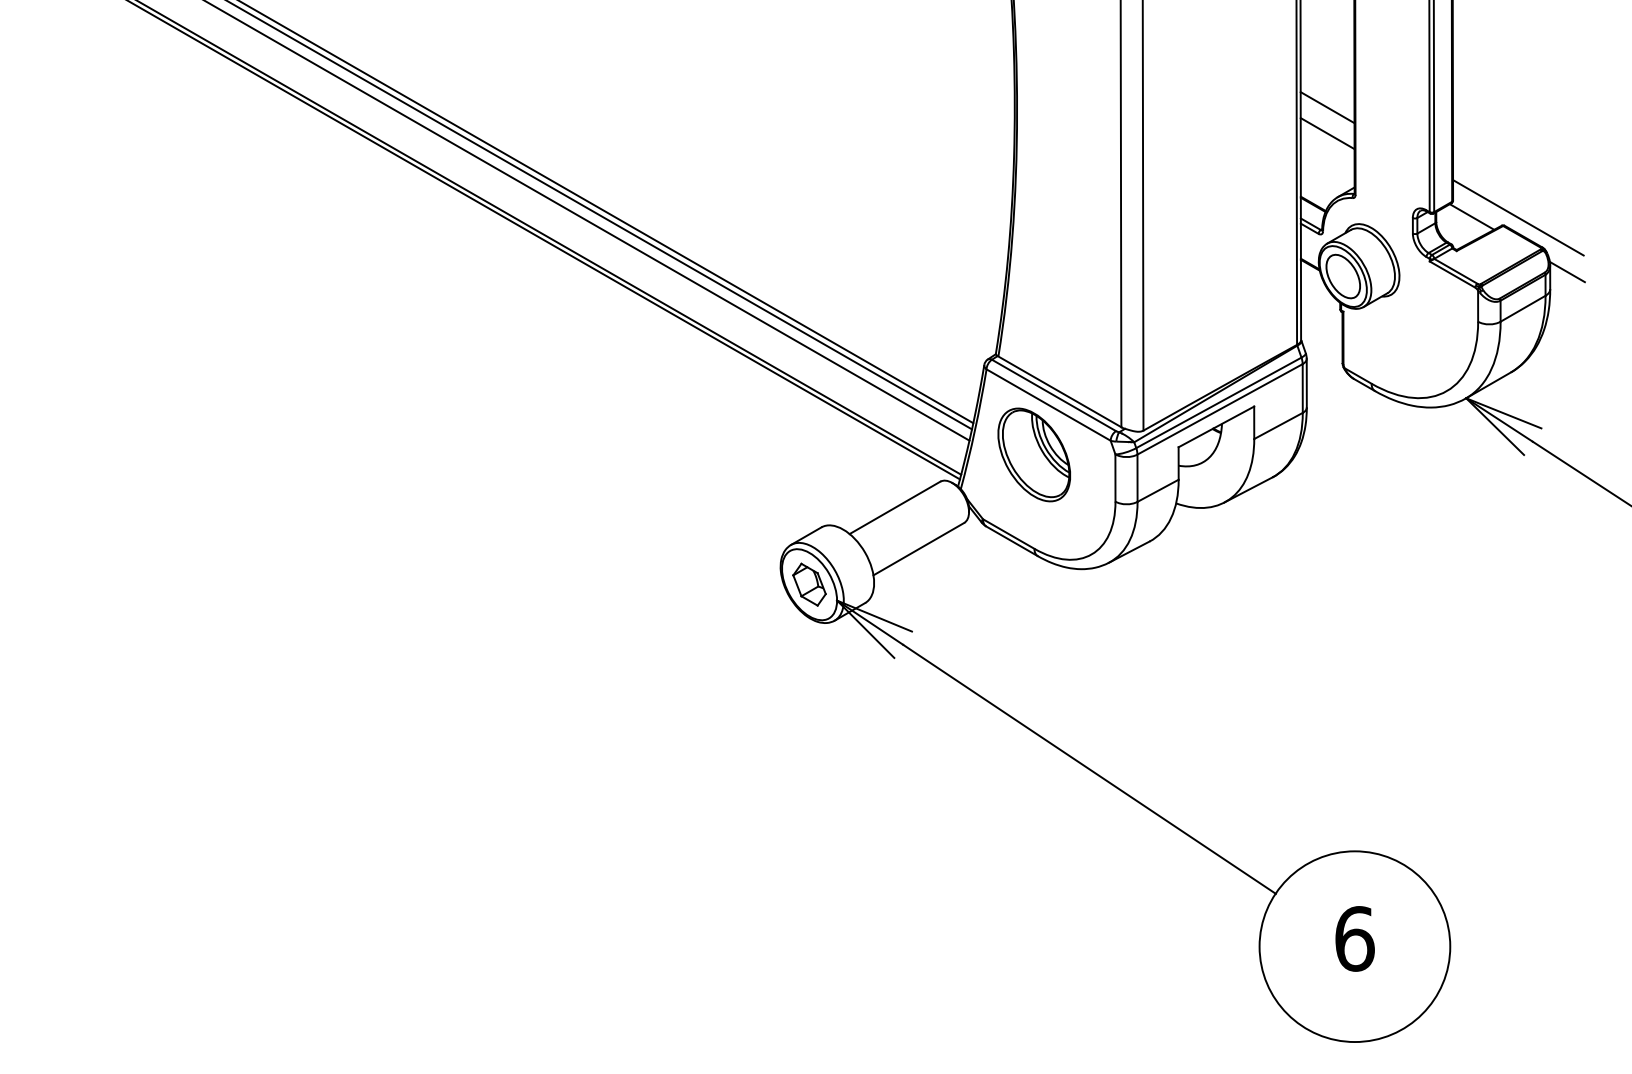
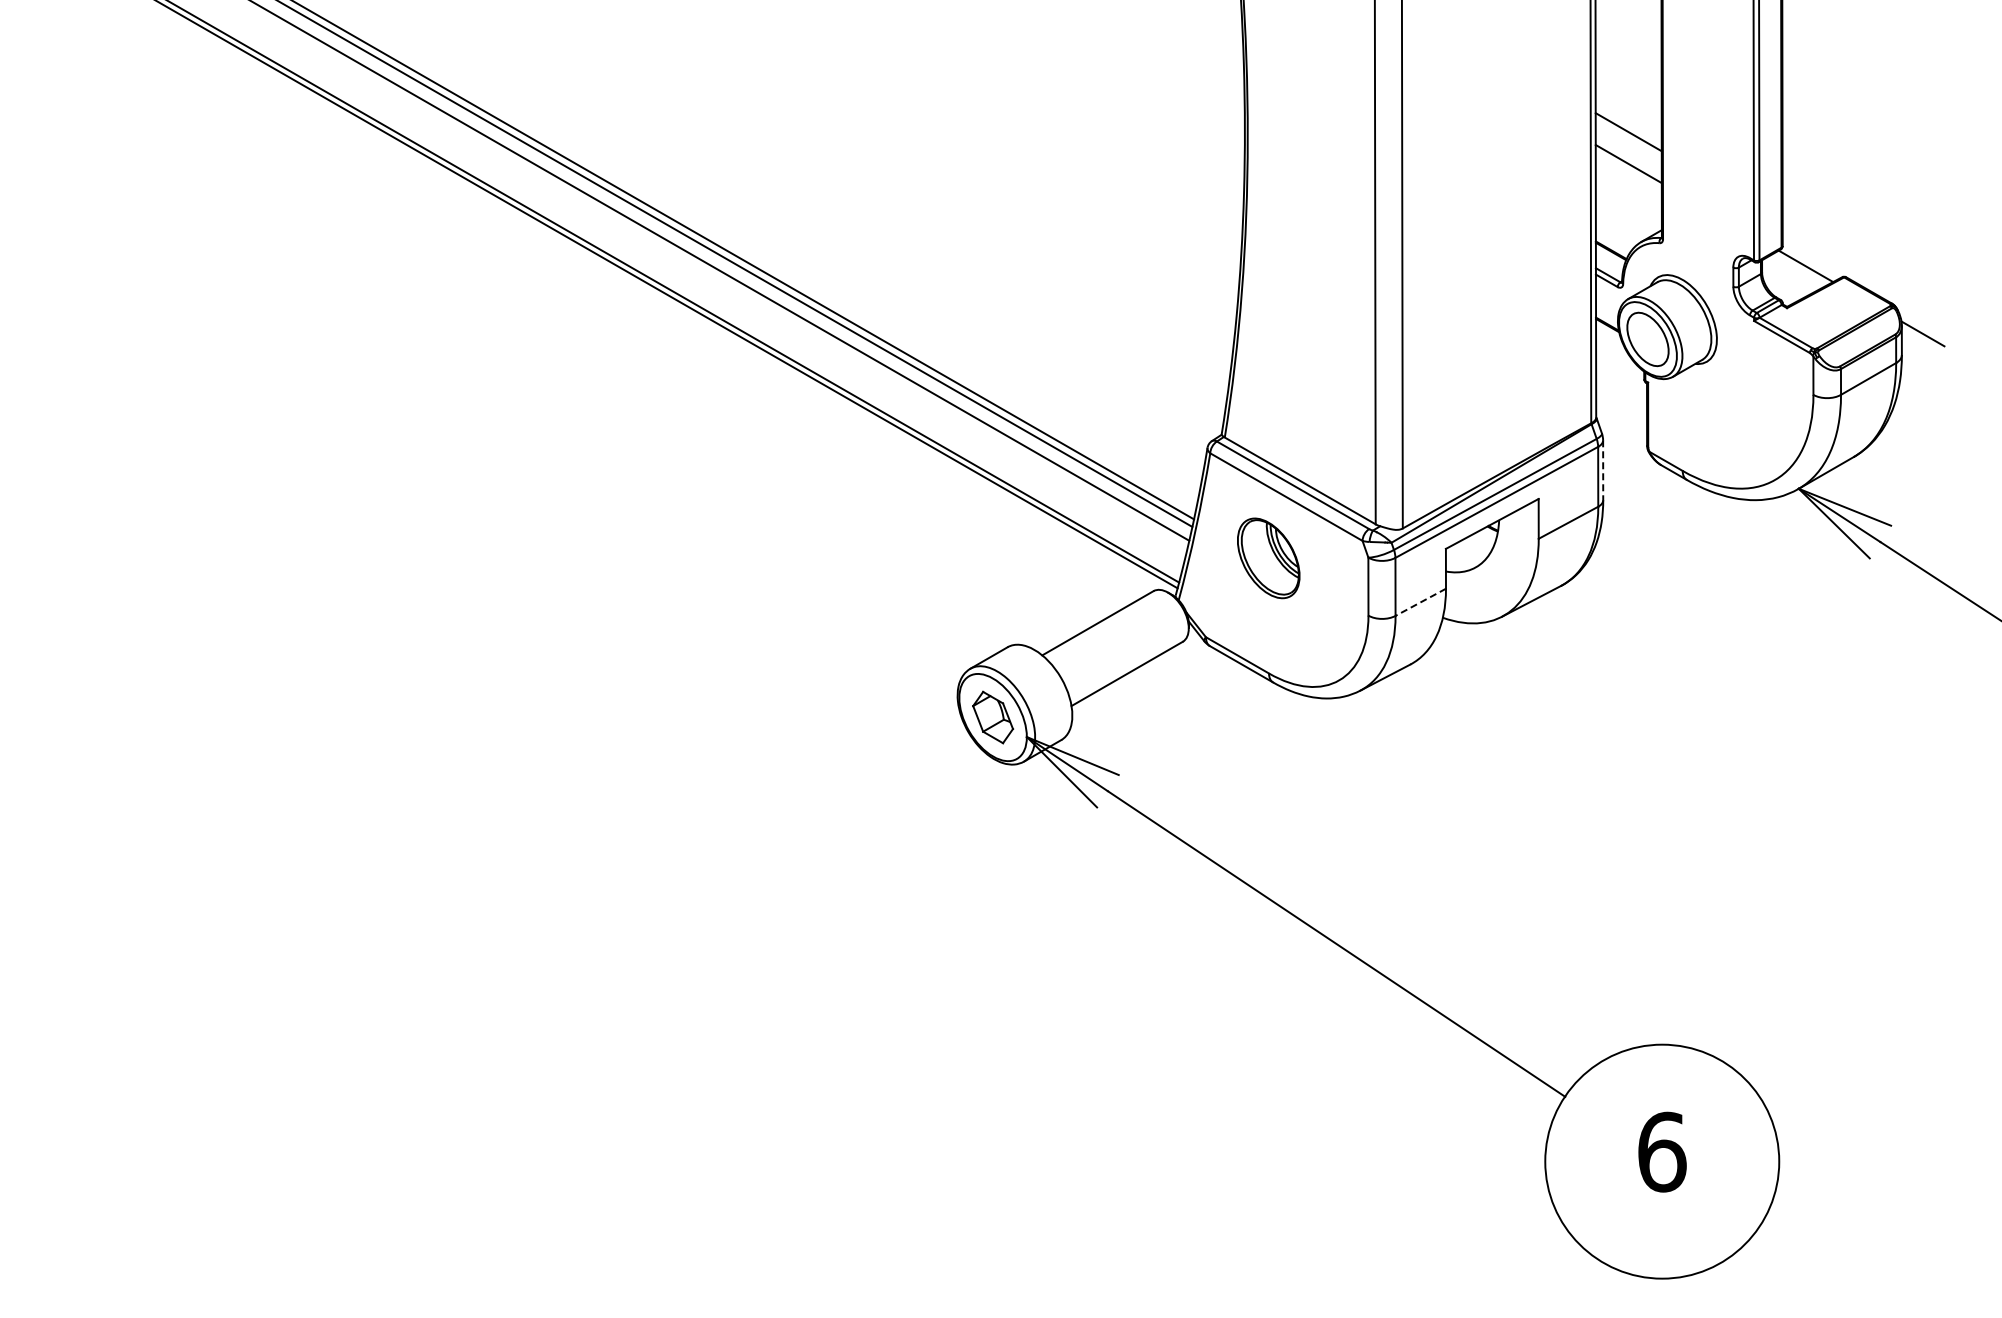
line: (1518, 217) -> (1862, 267), removed
line: (1307, 383) -> (1603, 470), solid -> dashed
part: (1034, 455) -> (1268, 558), size x0.7
line: (1157, 490) -> (1420, 602), solid -> dashed

